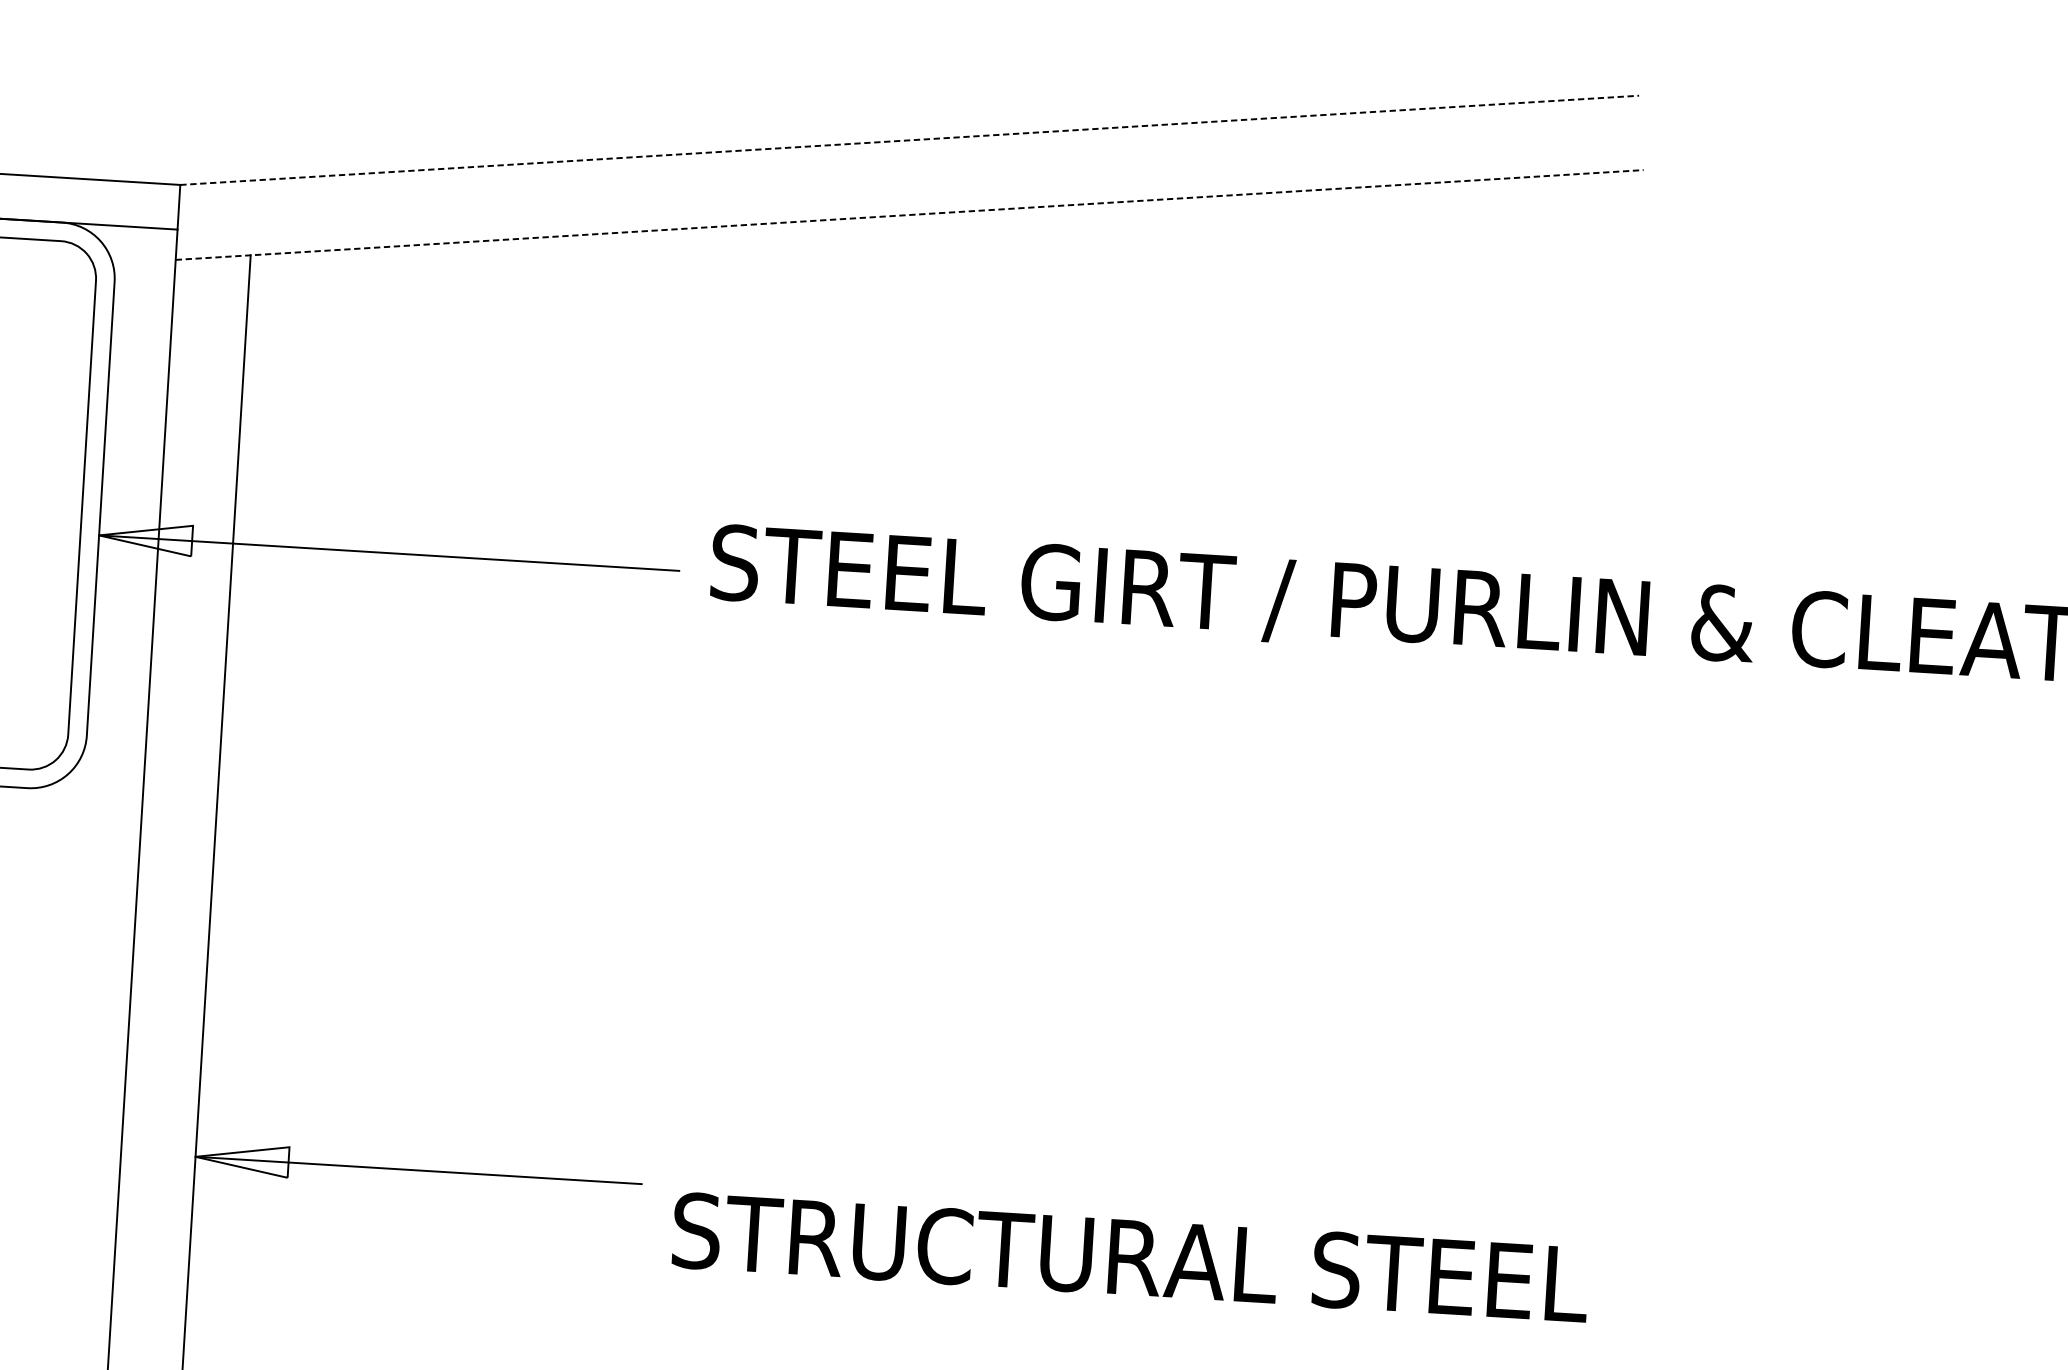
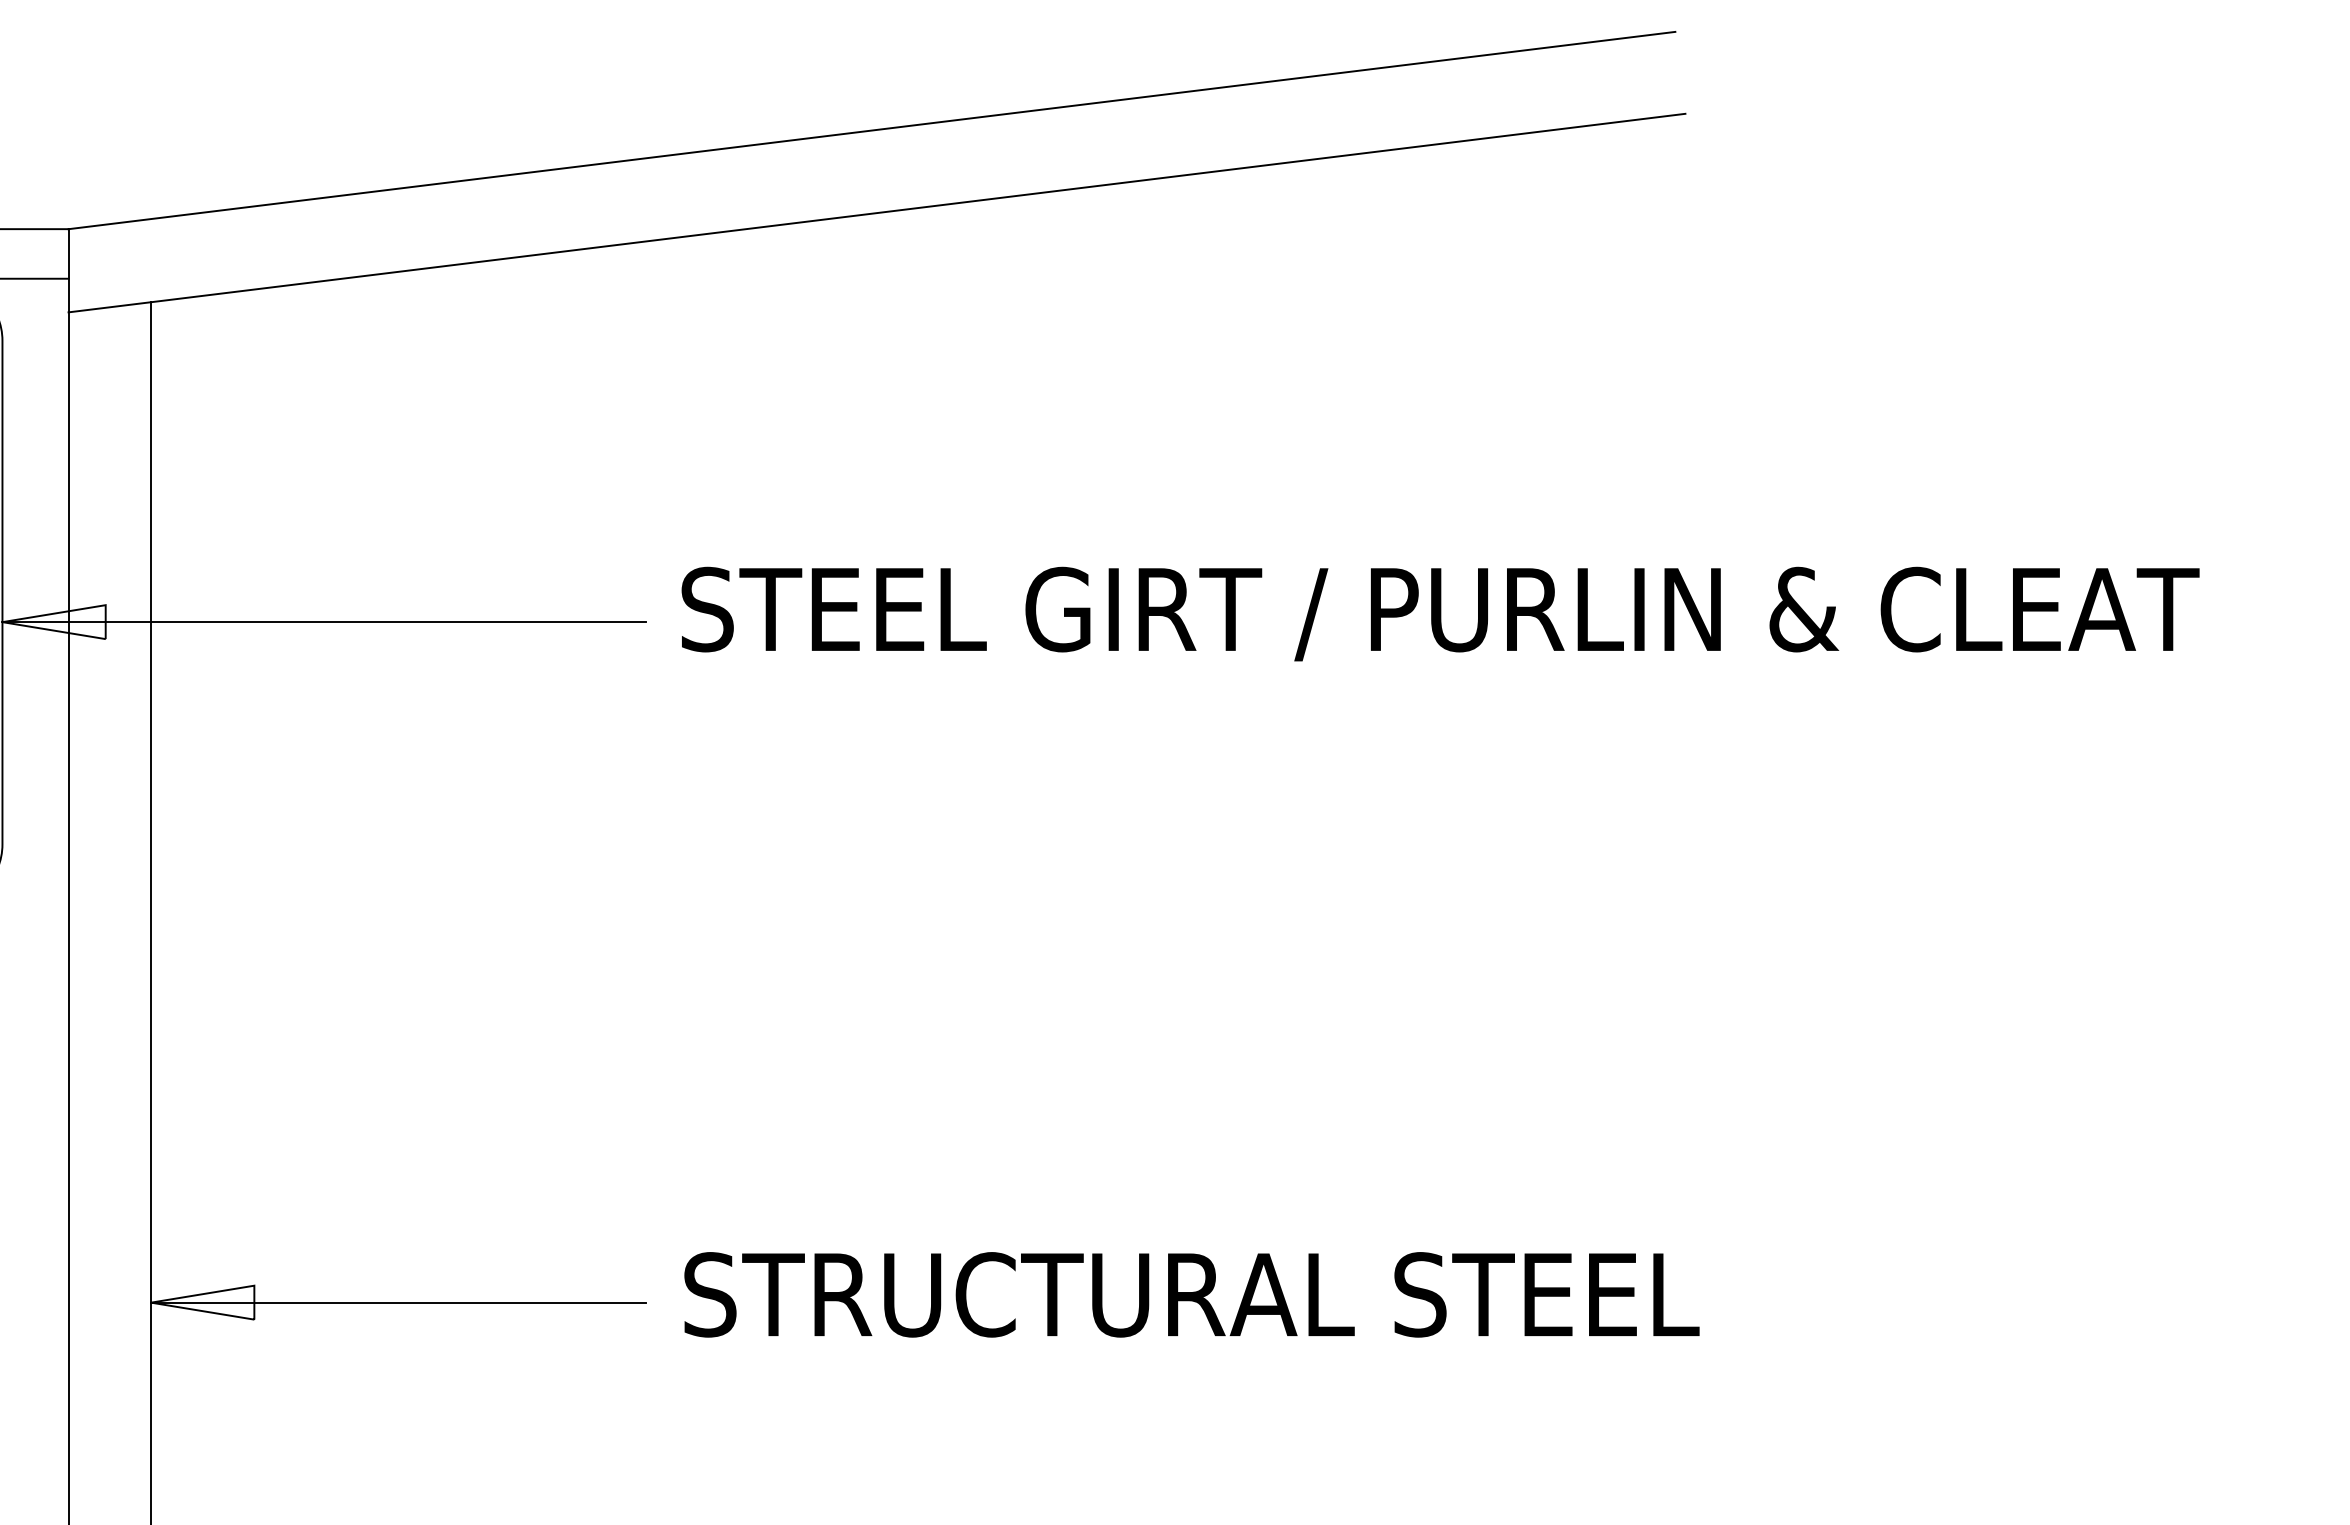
line: (910, 140) -> (872, 130), dashed -> solid
line: (909, 215) -> (876, 213), dashed -> solid
text: (1130, 1257) -> (1191, 1294), moved

